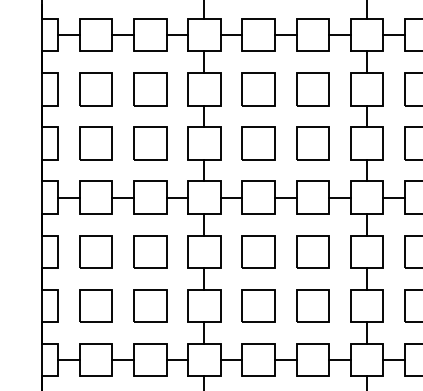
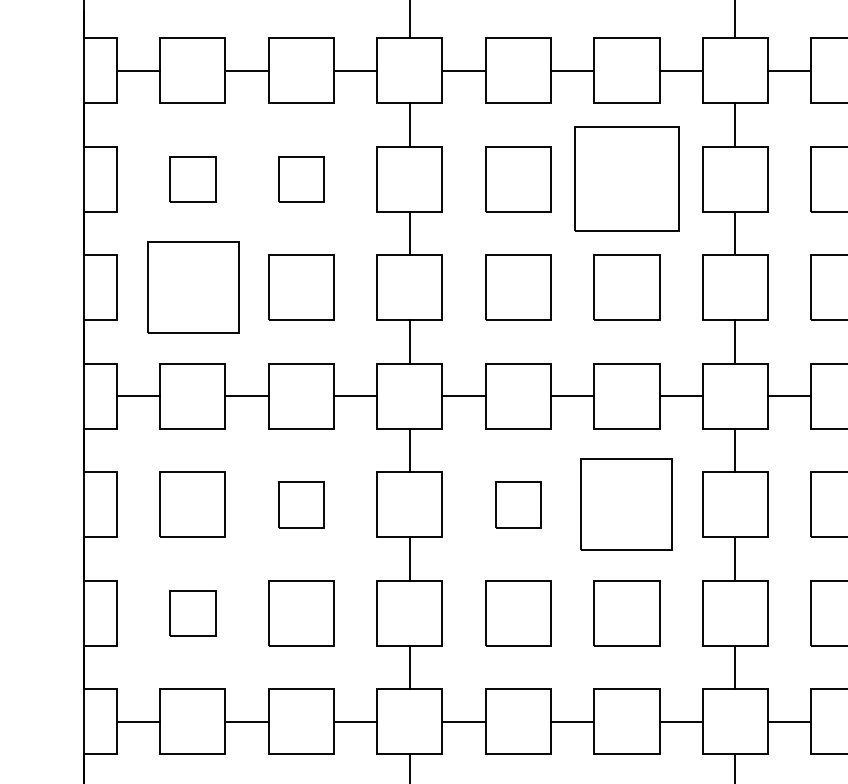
part: (95, 89) -> (191, 179), size x0.7
part: (150, 89) -> (301, 179), size x0.7
part: (312, 89) -> (626, 179), size x1.6
part: (95, 143) -> (191, 287), size x1.4
part: (150, 251) -> (301, 504), size x0.7
part: (258, 251) -> (518, 504), size x0.7
part: (312, 251) -> (626, 504), size x1.4
part: (95, 305) -> (191, 612), size x0.7

